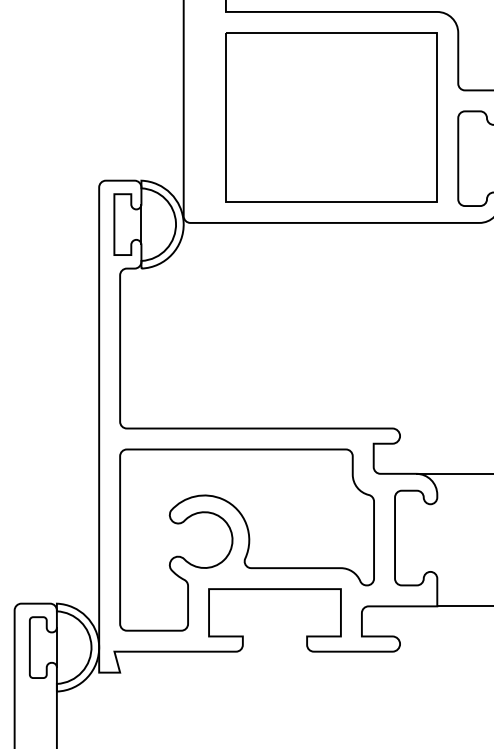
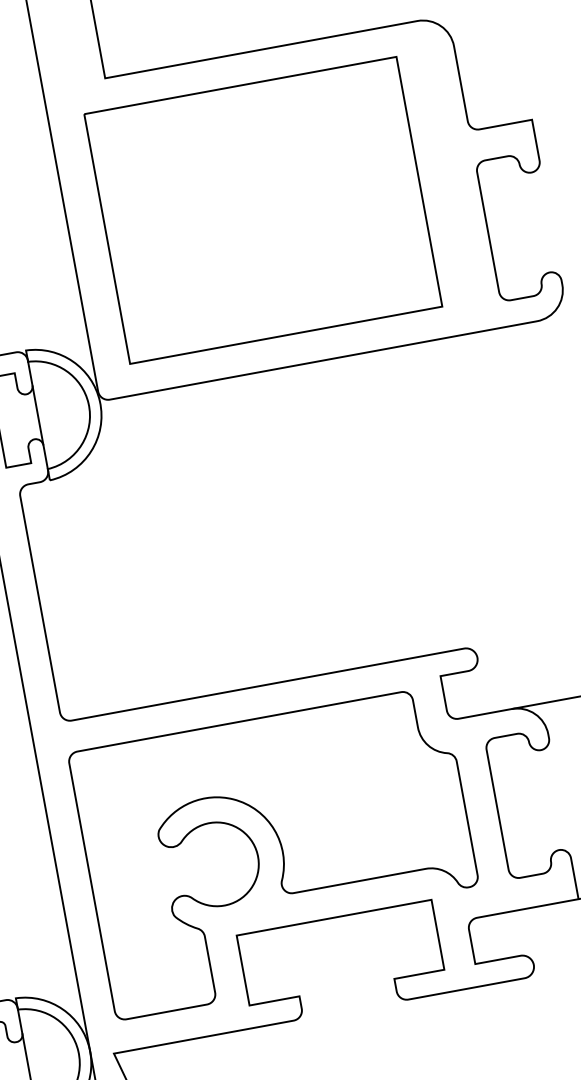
part: (331, 117) -> (263, 210), moved

